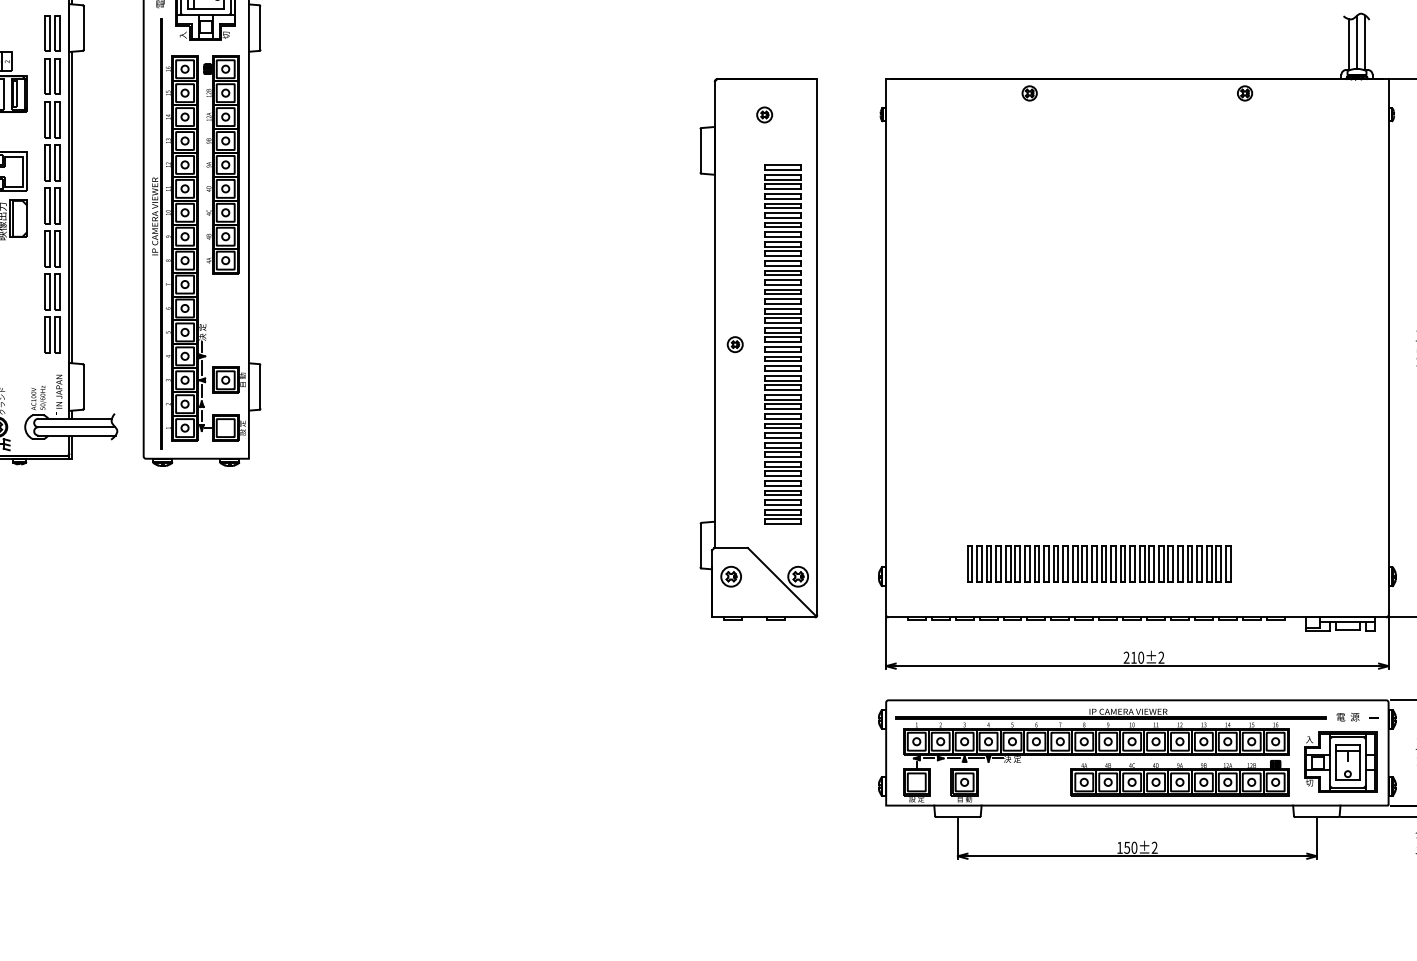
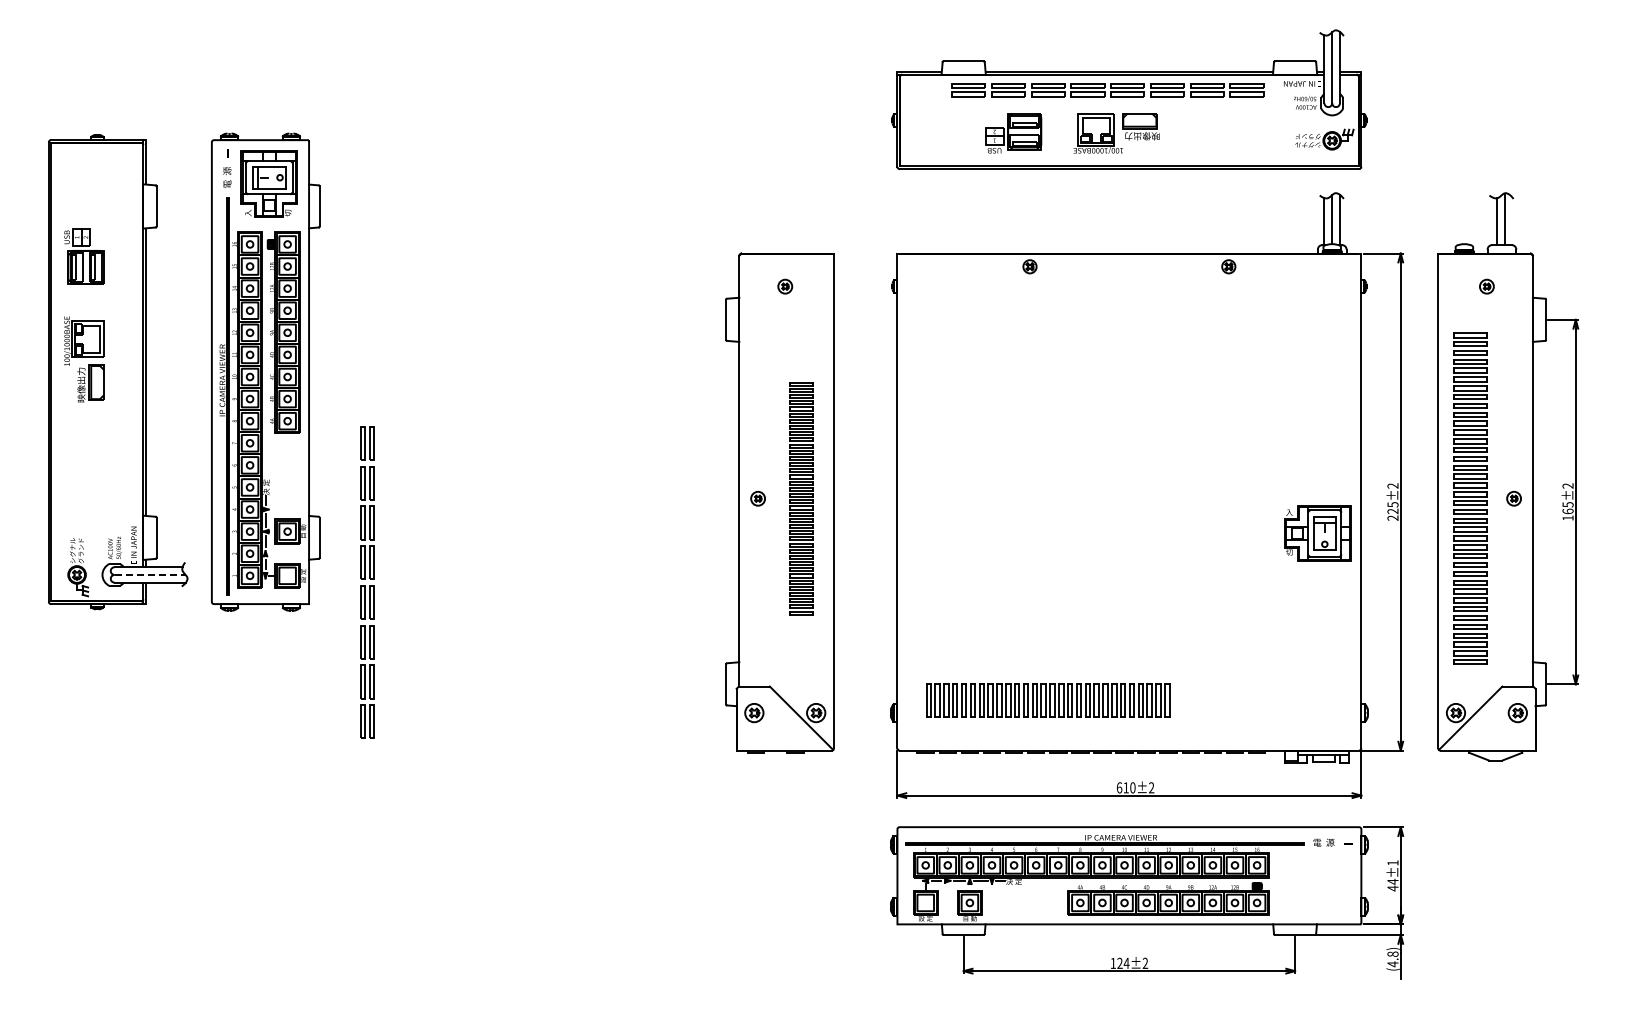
part: (52, 184) -> (367, 582), moved
part: (782, 344) -> (801, 498), size x0.7
line: (77, 426) -> (150, 574), solid -> dashed
part: (1099, 563) -> (1048, 700), moved
text: (1126, 657) -> (1119, 787), 210±2 -> 610±2
part: (1339, 762) -> (1317, 533), moved
text: (1130, 847) -> (1123, 963), 150±2 -> 124±2

